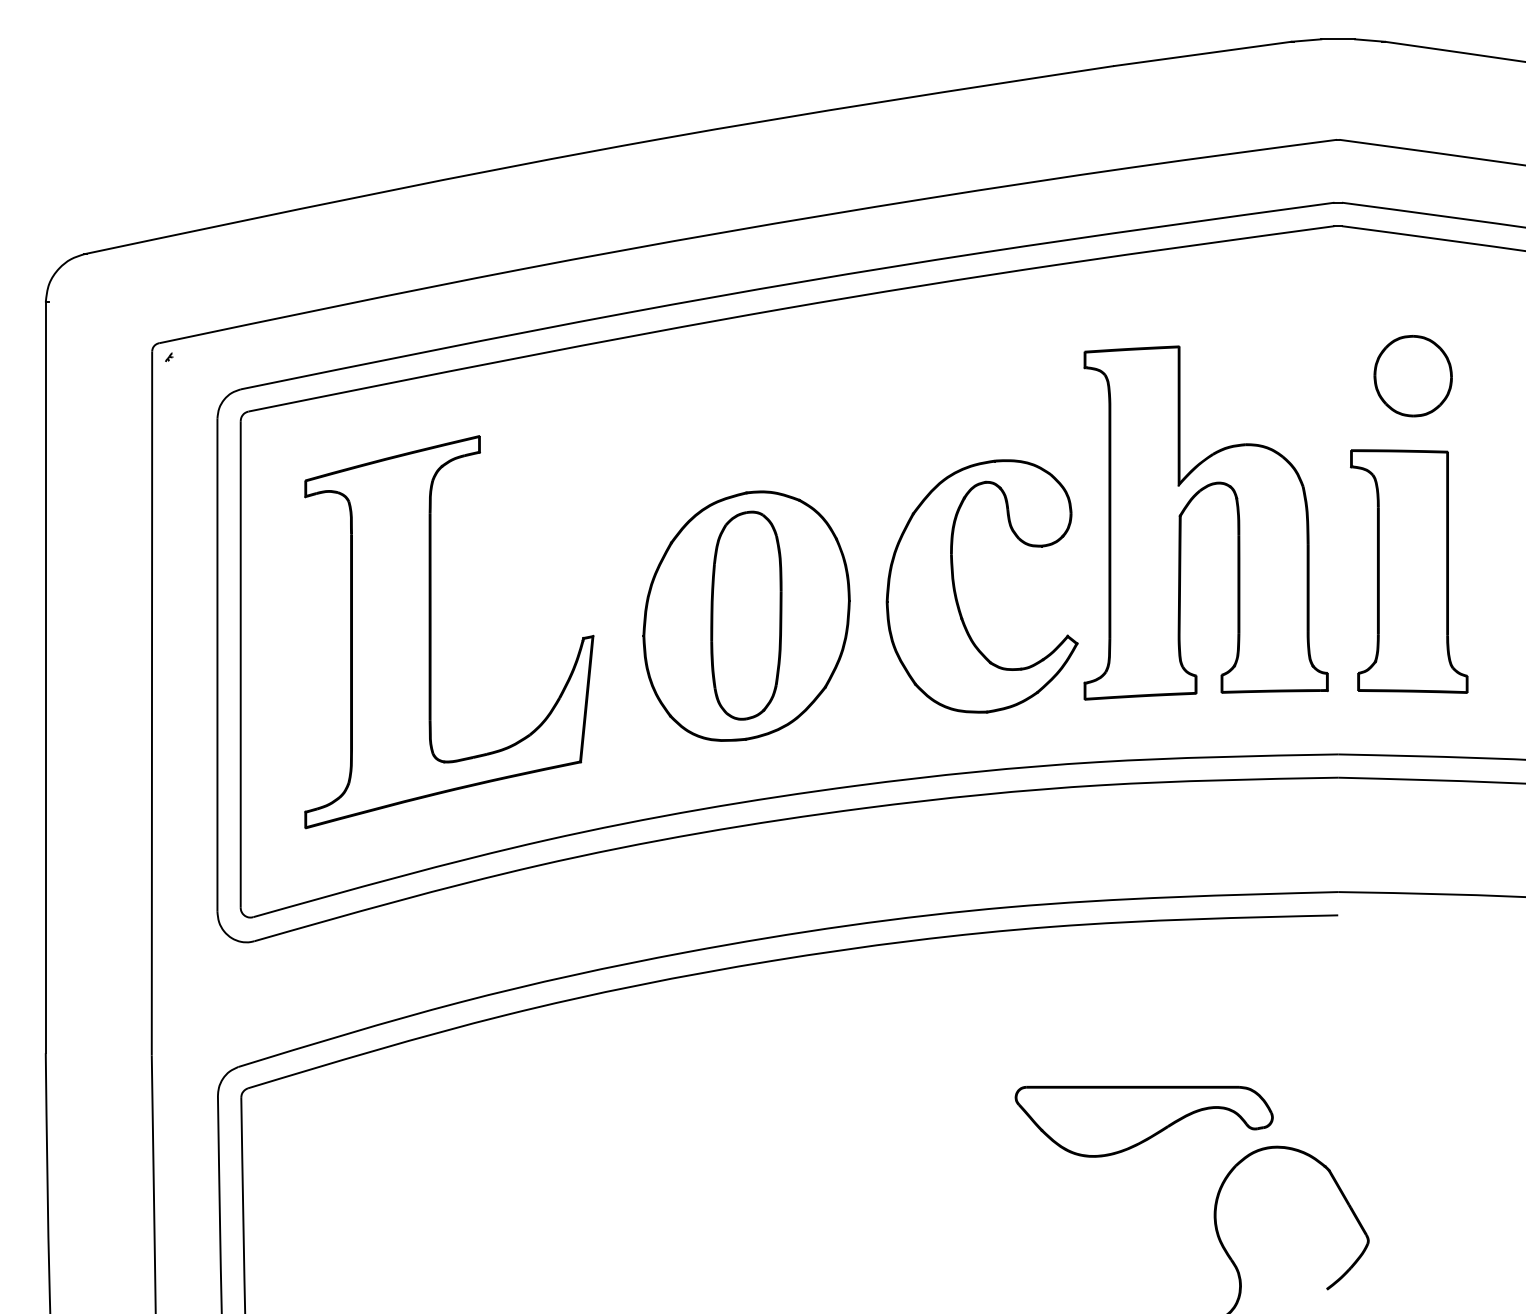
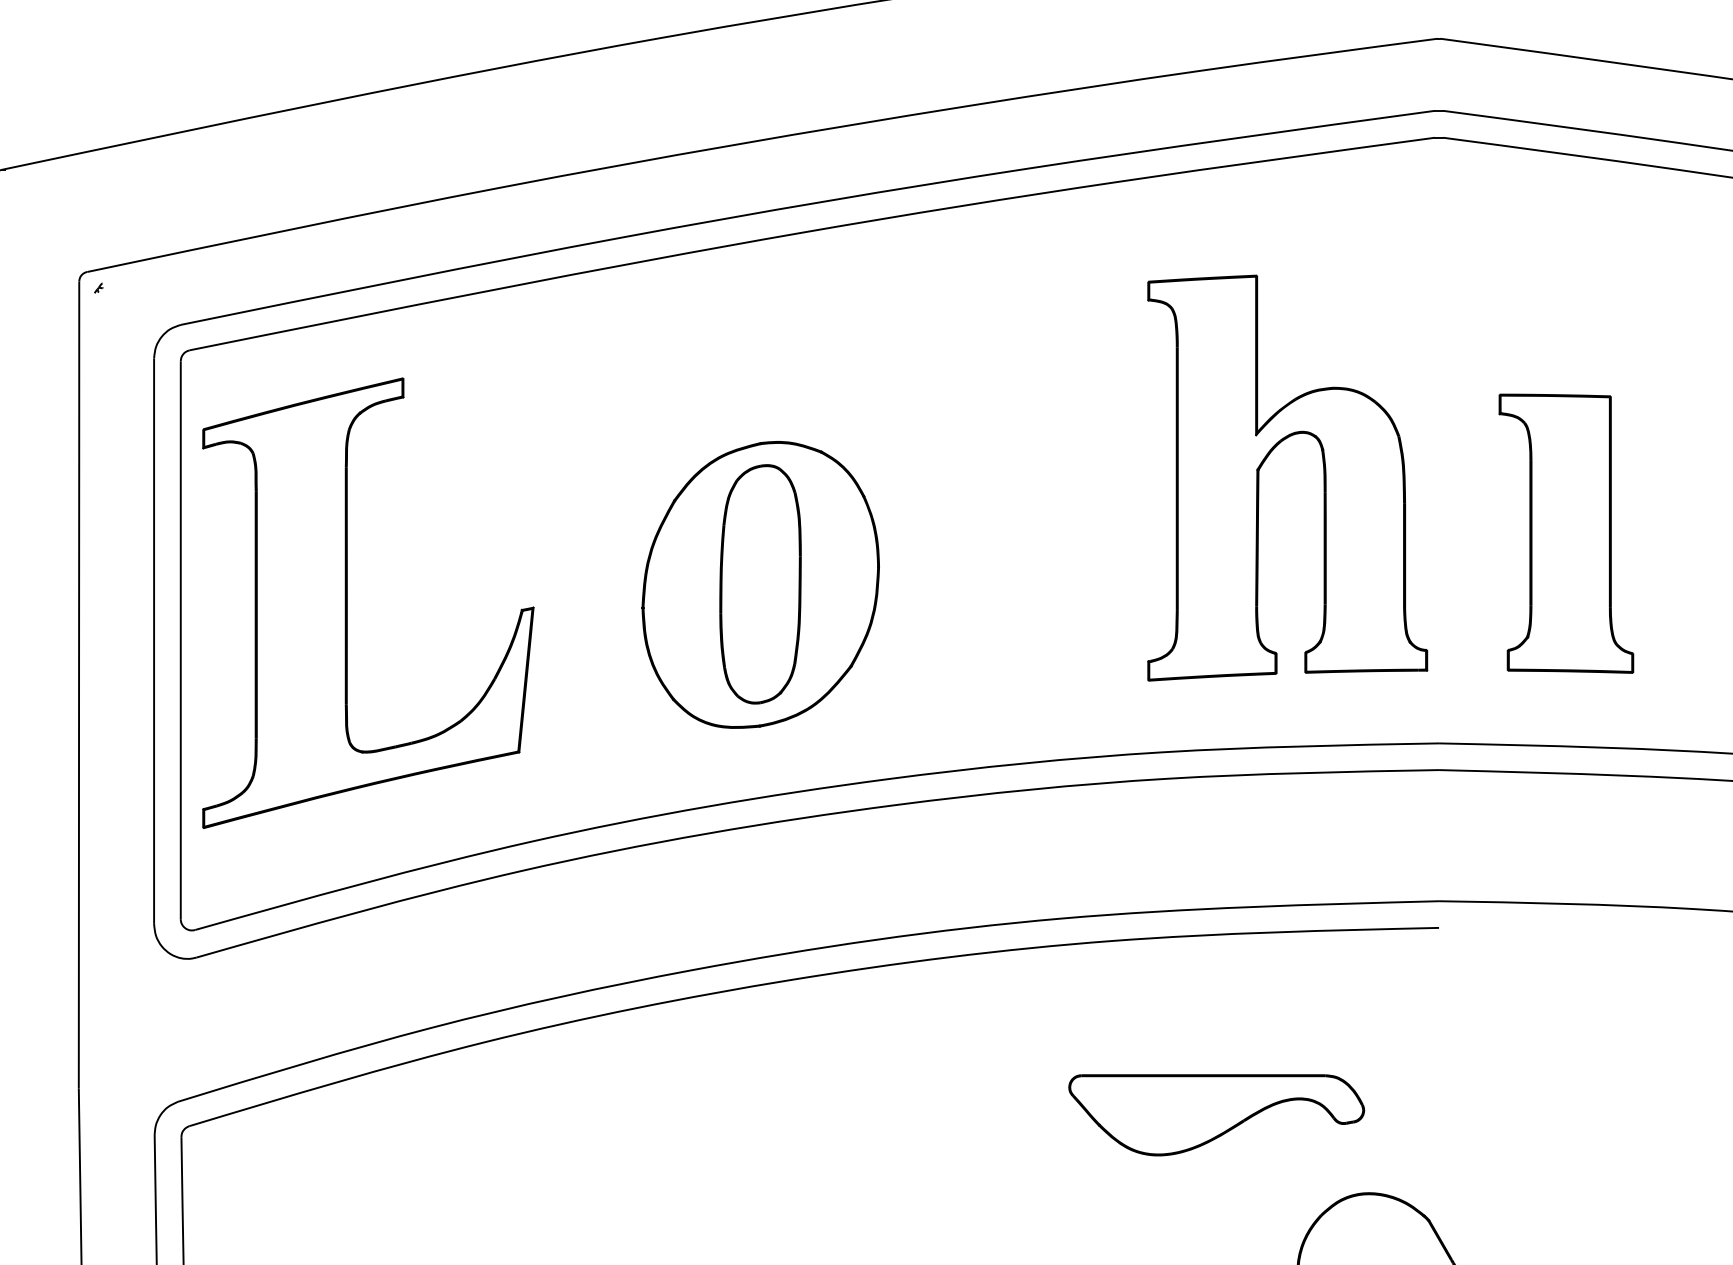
part: (1412, 376) -> (1524, 310), removed
part: (1409, 571) -> (1566, 533), moved
part: (956, 592) -> (1001, 557), removed
part: (431, 632) -> (347, 603), moved
part: (1143, 1121) -> (1215, 1114), moved

